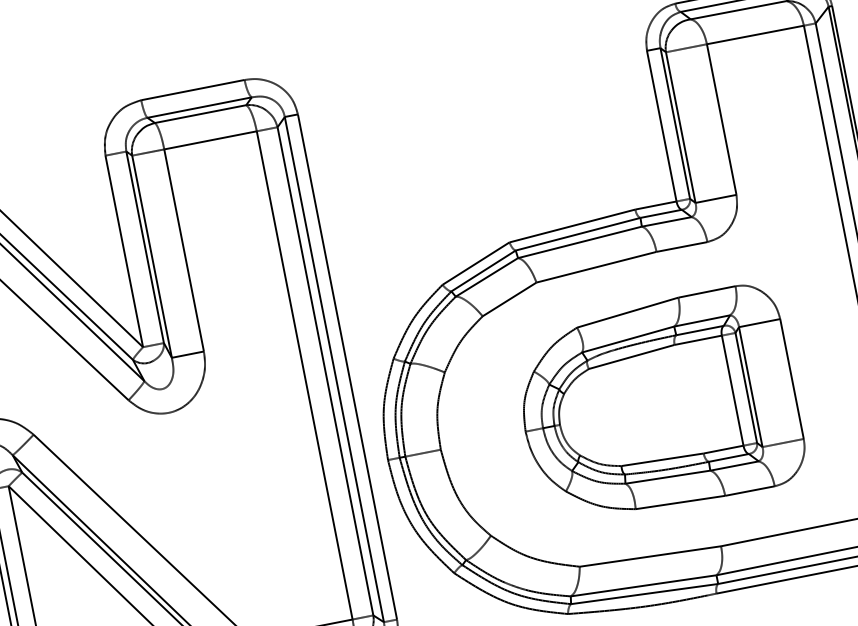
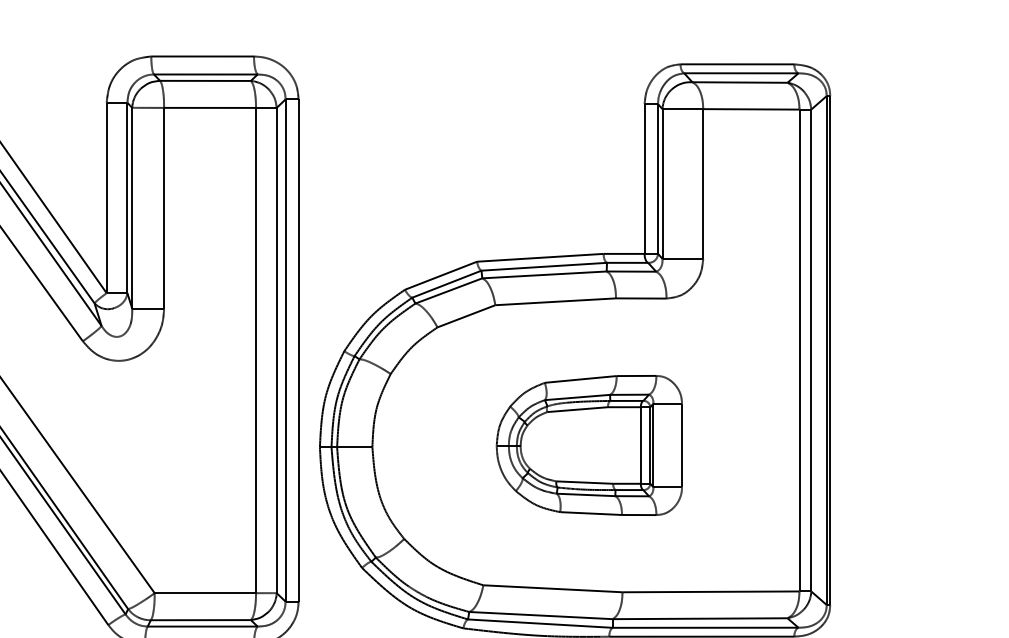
part: (658, 405) -> (589, 445), size x0.7

